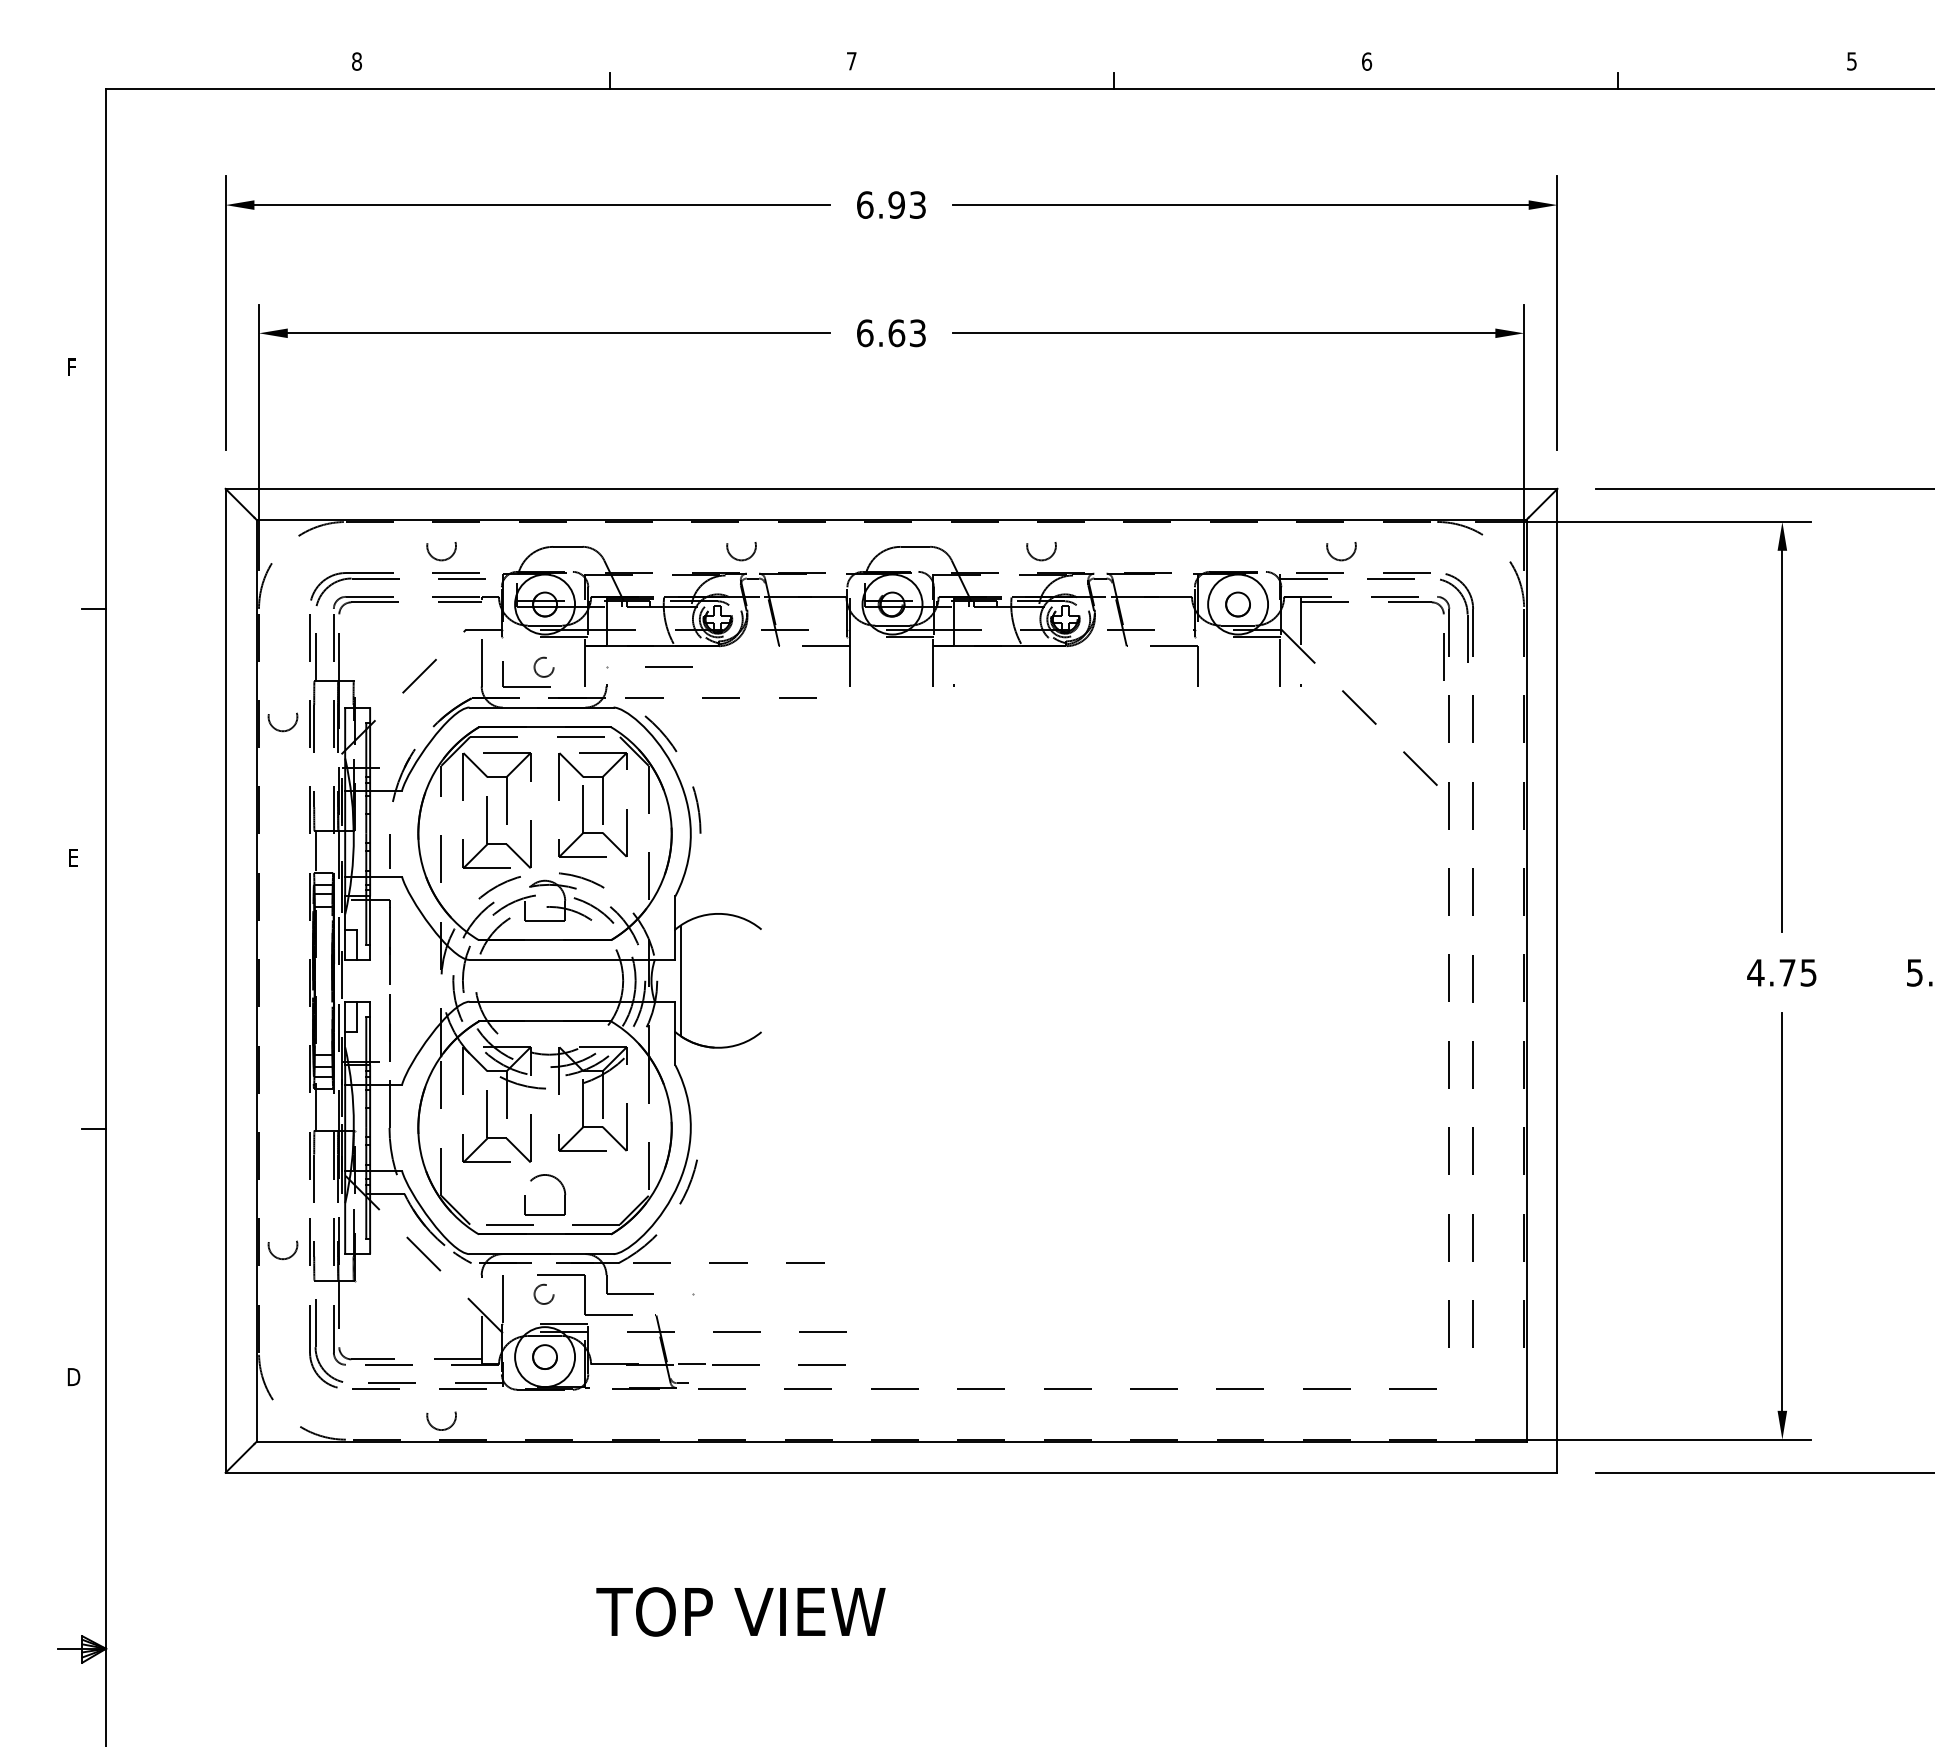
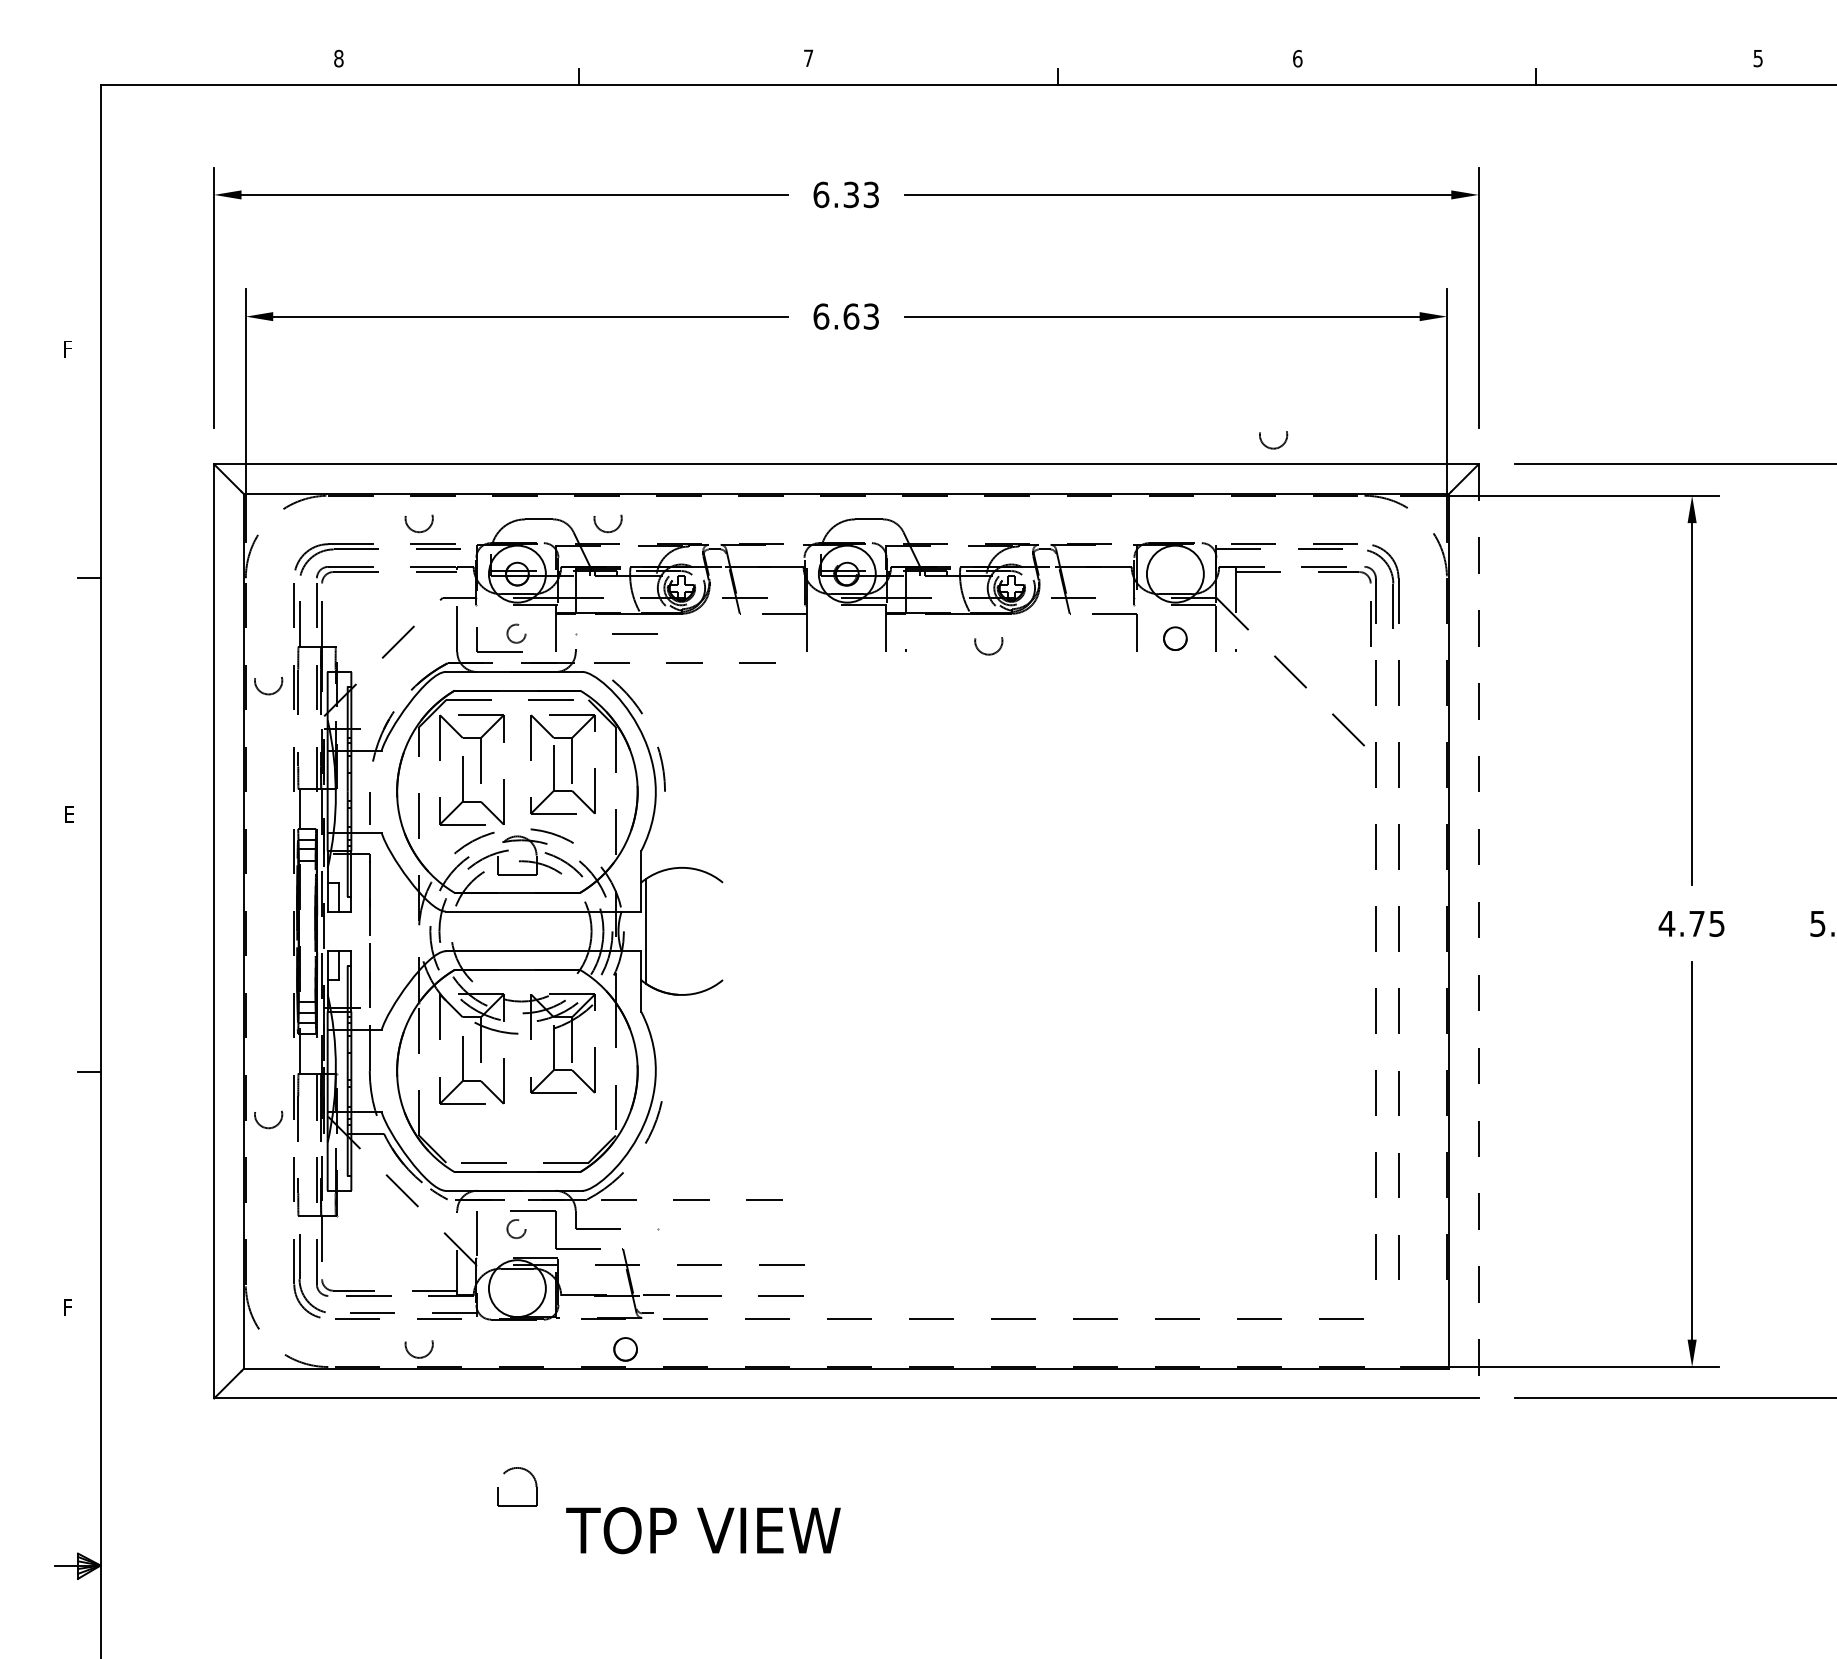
text: (896, 204) -> (851, 194), 6.93 -> 6.33
circle: (741, 551) -> (608, 523), moved
circle: (1041, 551) -> (988, 646), moved
circle: (1341, 551) -> (1273, 440), moved
part: (1237, 604) -> (1174, 638), moved
line: (1557, 980) -> (1478, 931), solid -> dashed
part: (548, 1176) -> (520, 1469), moved
circle: (282, 1250) -> (268, 1120), moved
circle: (544, 1356) -> (625, 1348), moved
text: (73, 1377) -> (69, 1307), D -> F

